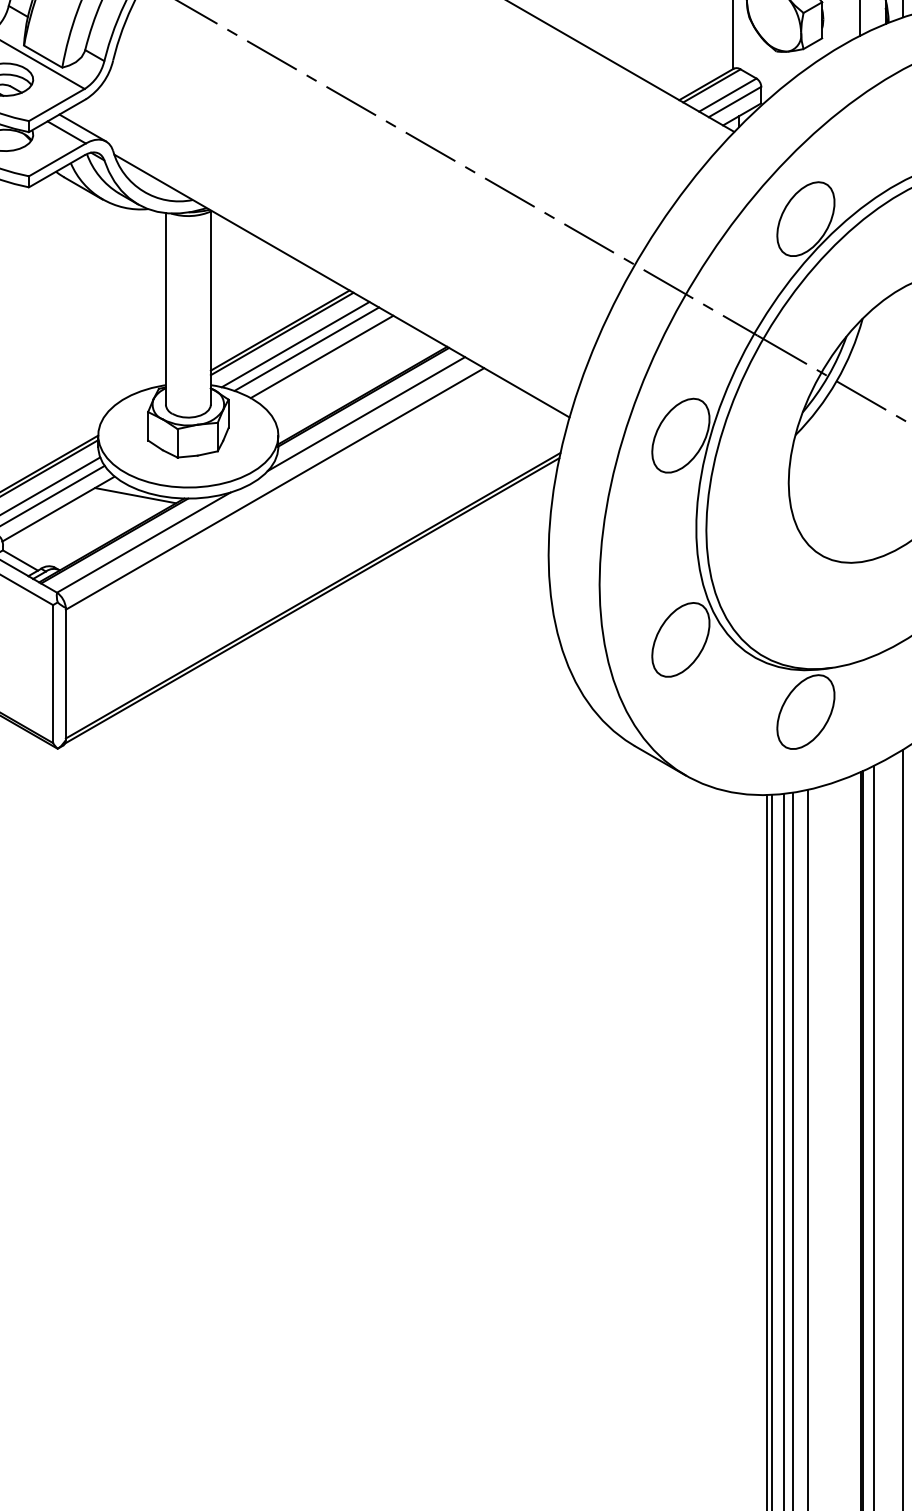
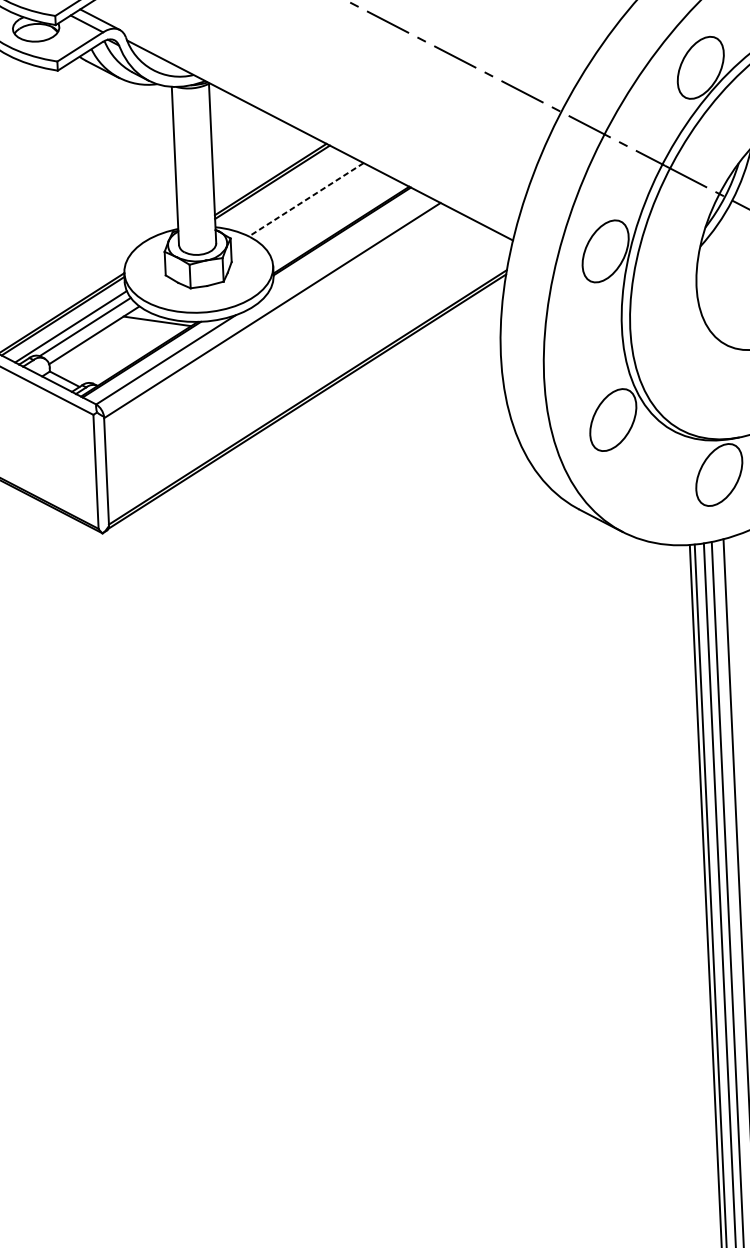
line: (295, 344) -> (283, 190), removed
line: (306, 348) -> (293, 193), removed
line: (321, 357) -> (305, 200), solid -> dashed
line: (366, 413) -> (345, 244), removed

